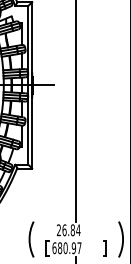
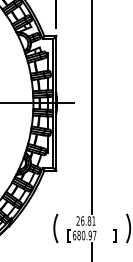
text: (77, 229) -> (93, 220), 26.84 -> 26.81

